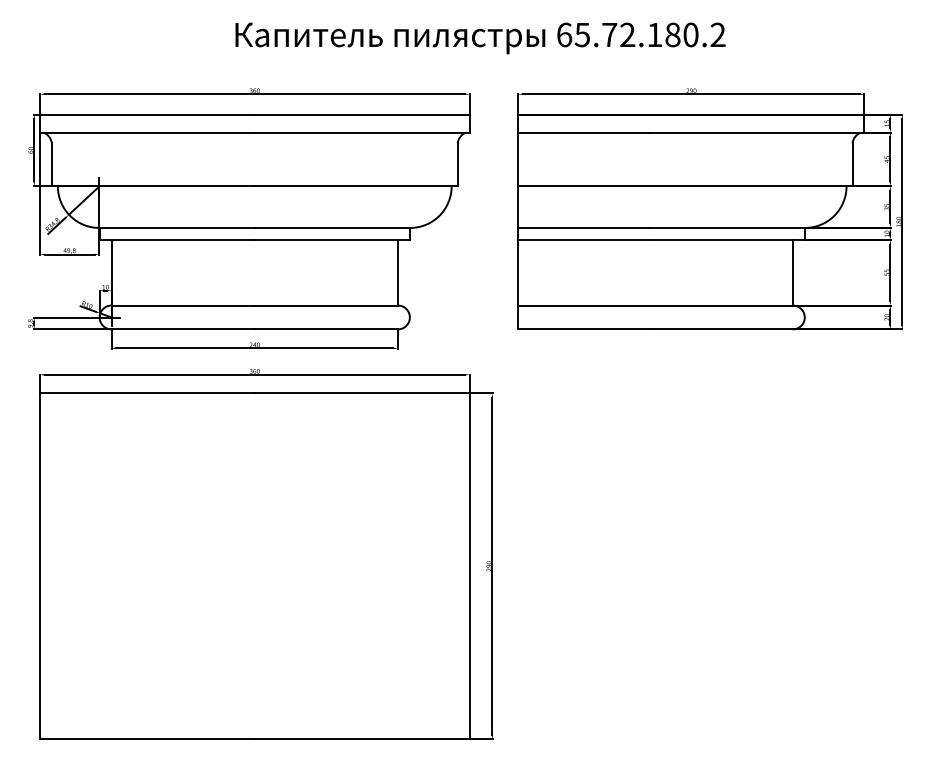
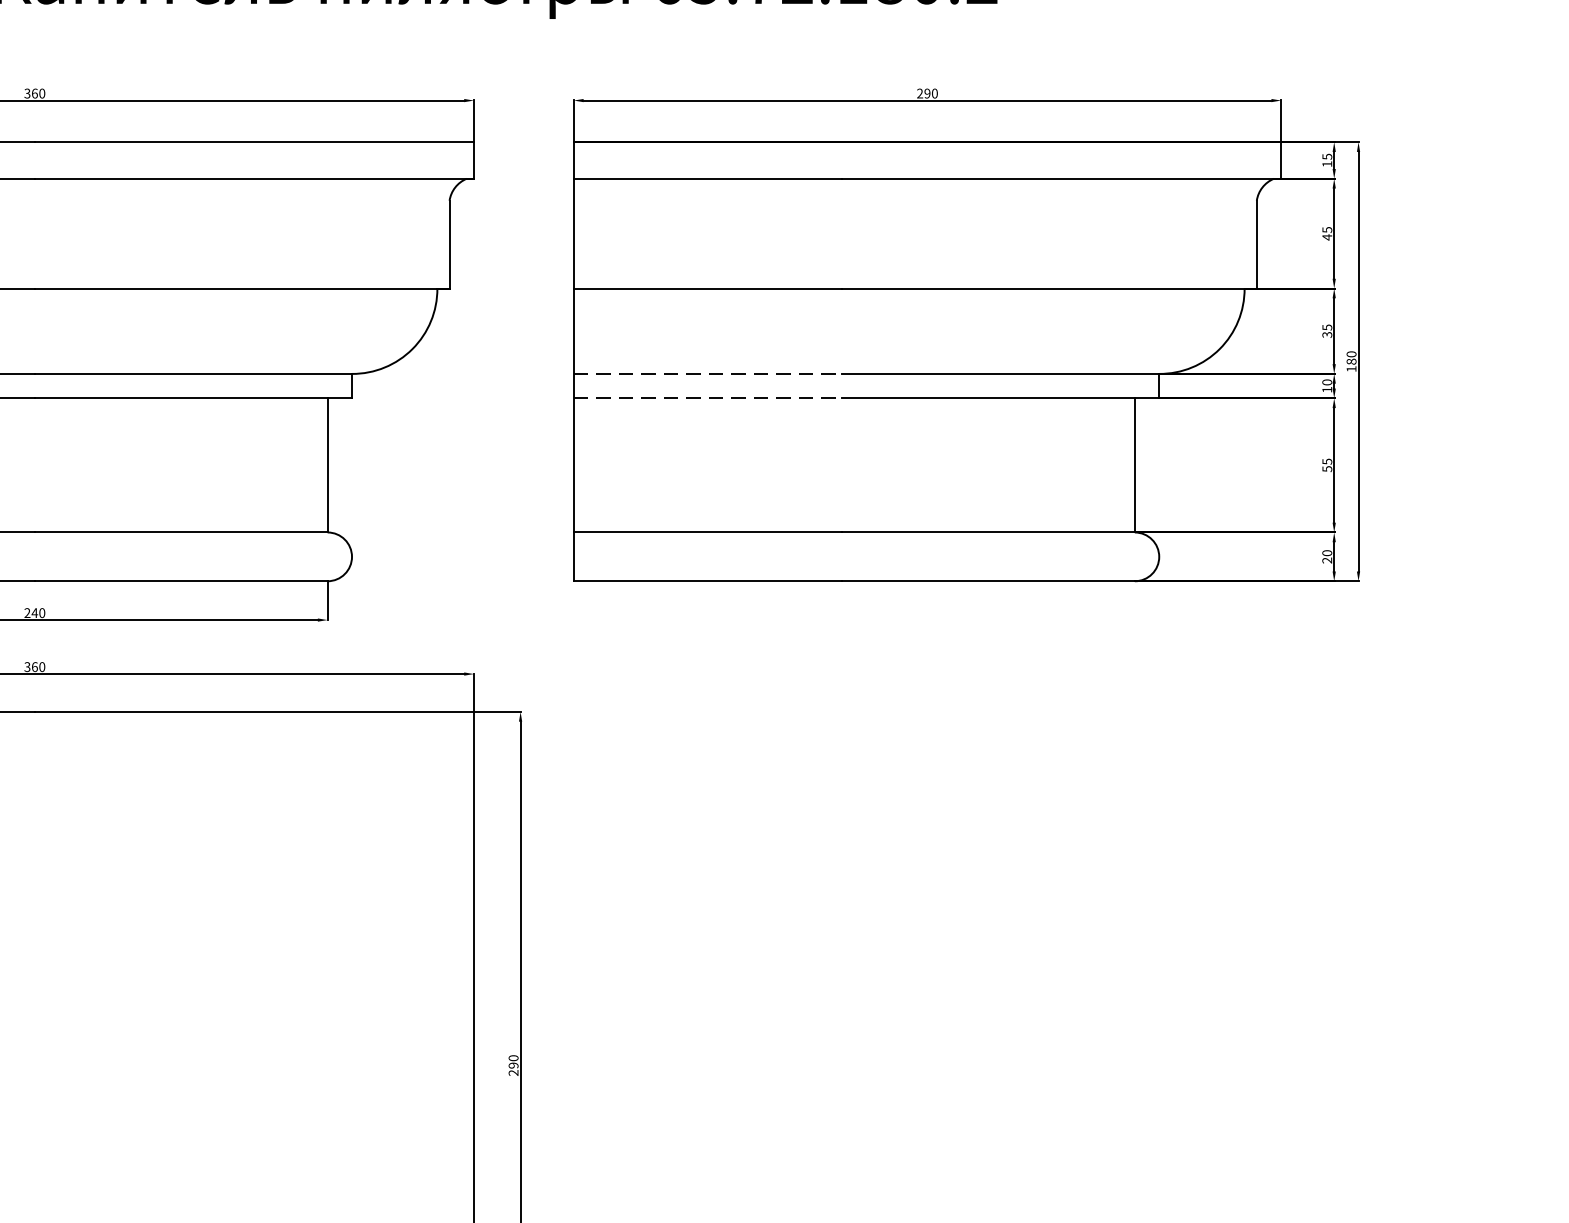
line: (584, 227) -> (708, 372), solid -> dashed
line: (584, 239) -> (708, 397), solid -> dashed

